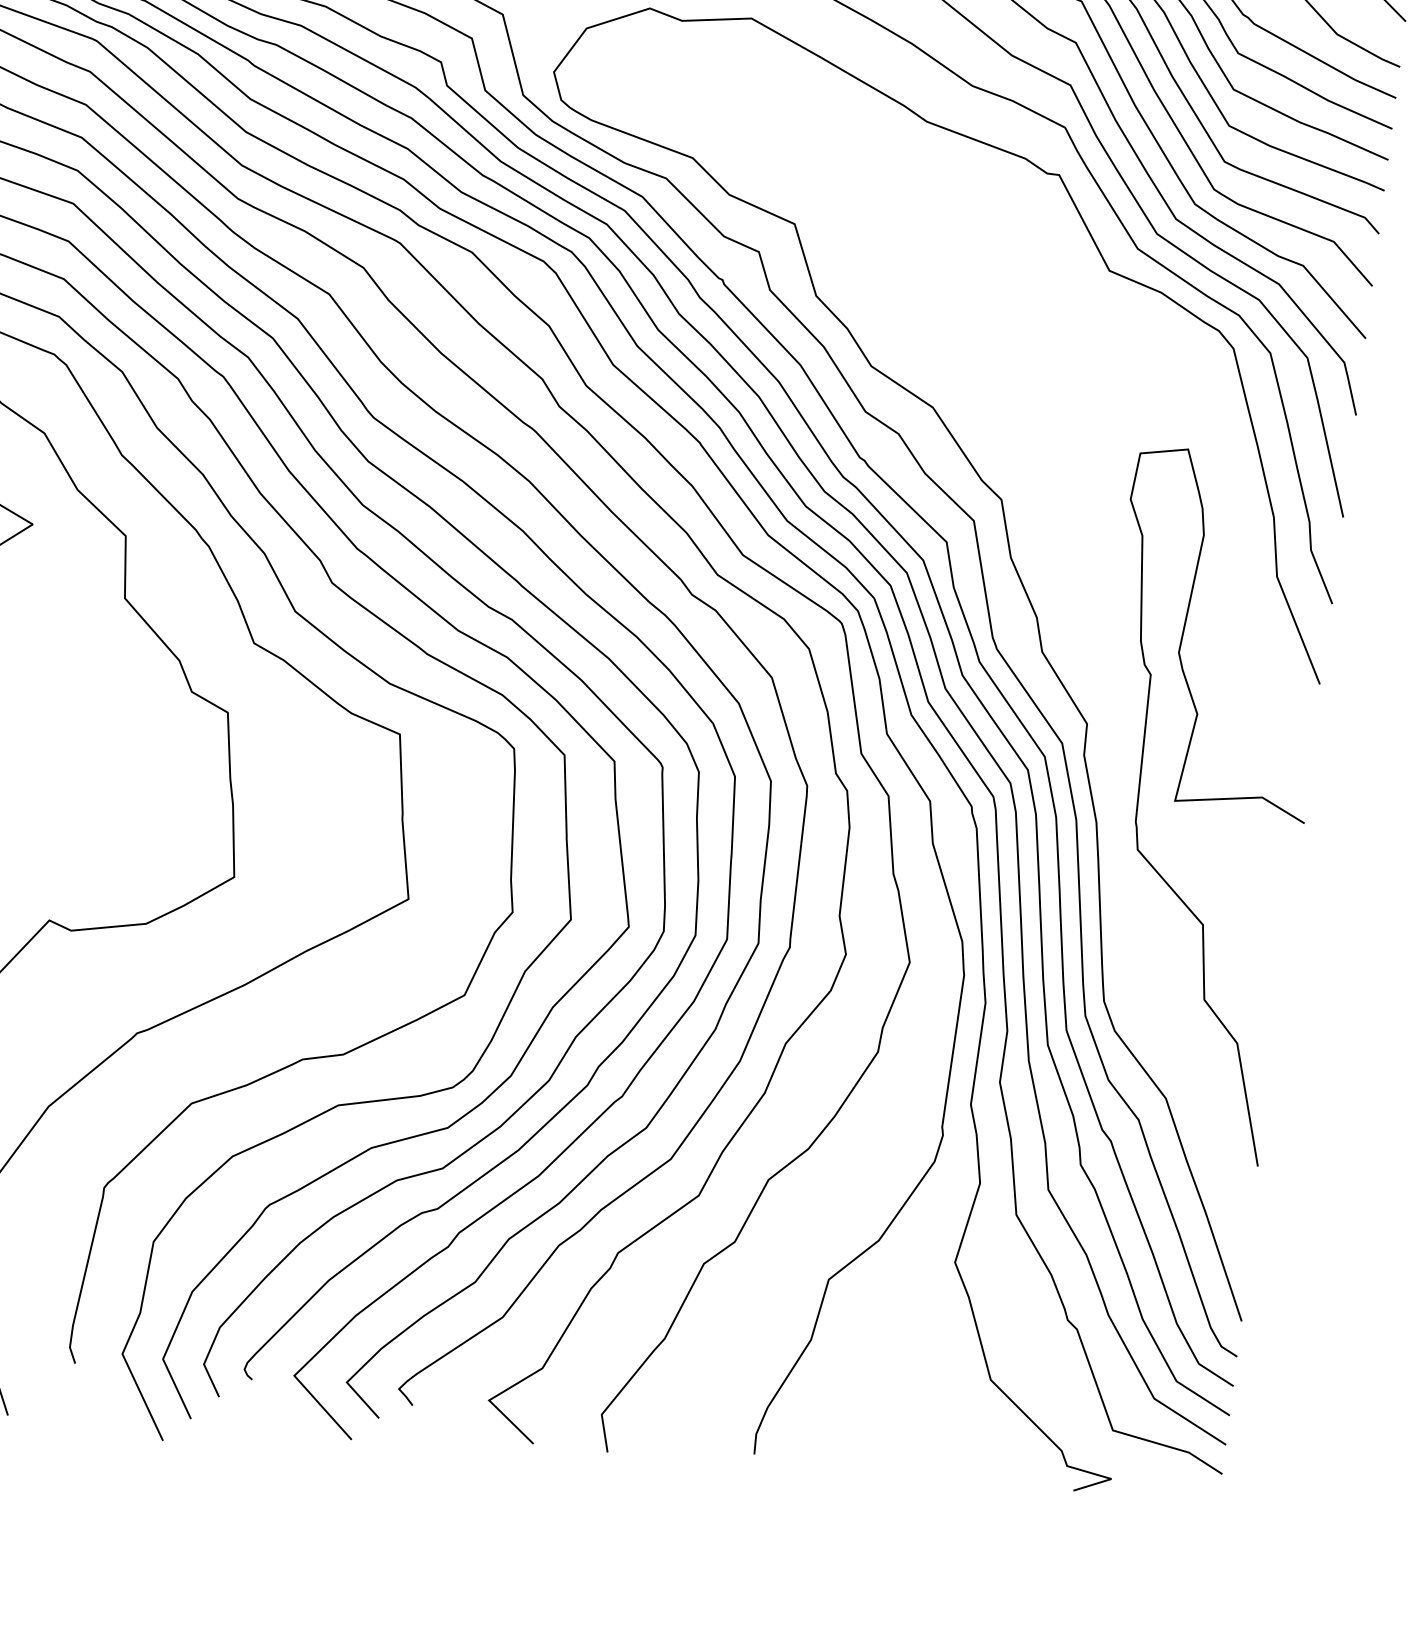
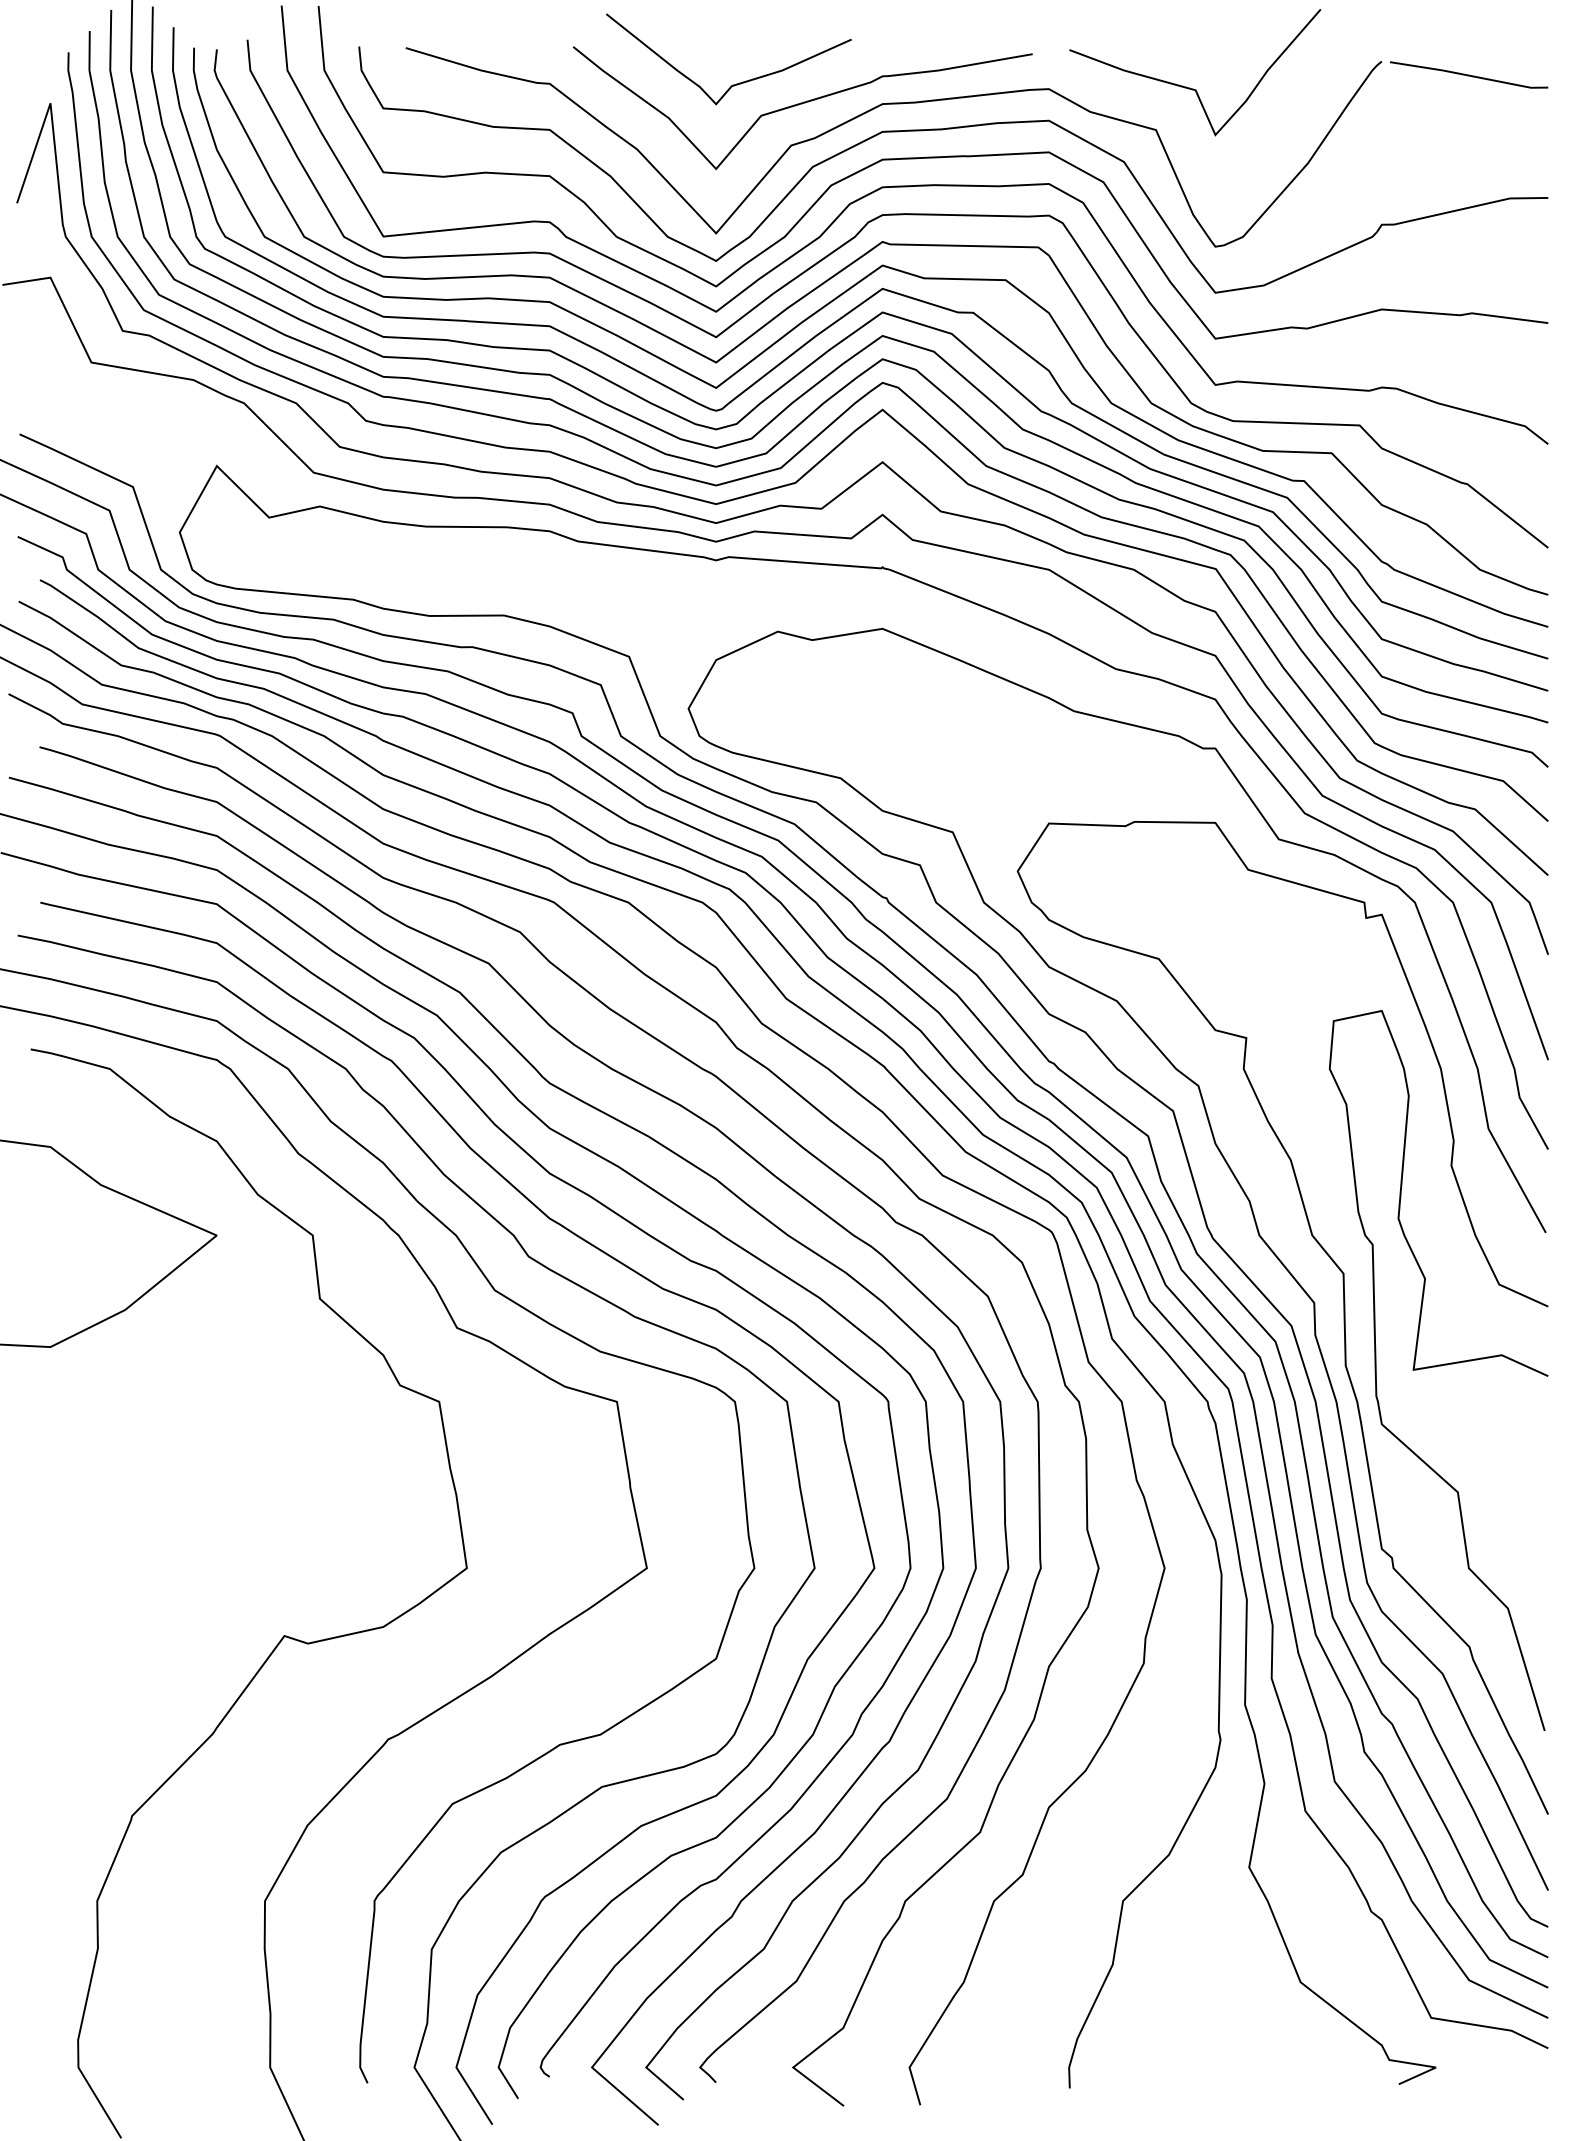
curve: (1113, 741) -> (1343, 1317), added

